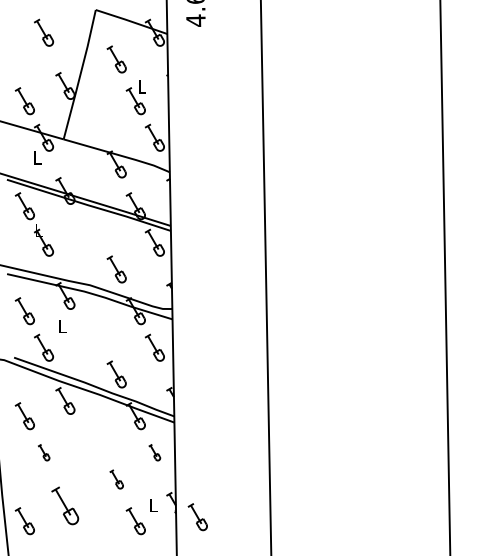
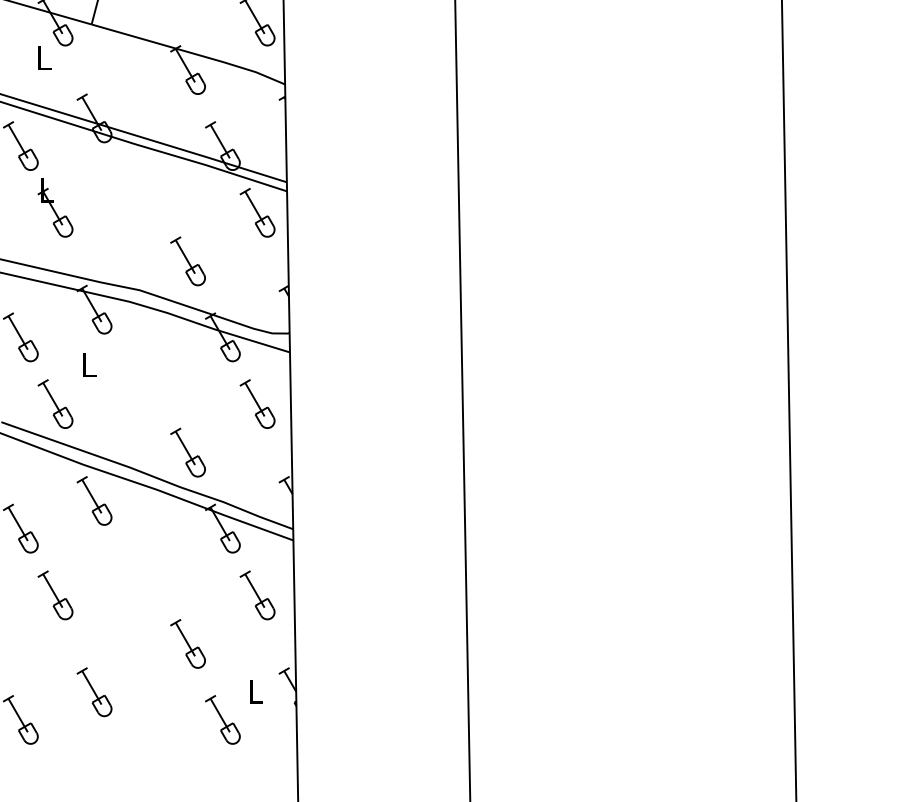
part: (43, 452) -> (54, 594), size x1.67
part: (154, 452) -> (257, 594), size x1.67
part: (116, 479) -> (187, 644), size x1.43
part: (65, 505) -> (94, 691), size x0.71
part: (197, 517) -> (335, 713), removed

